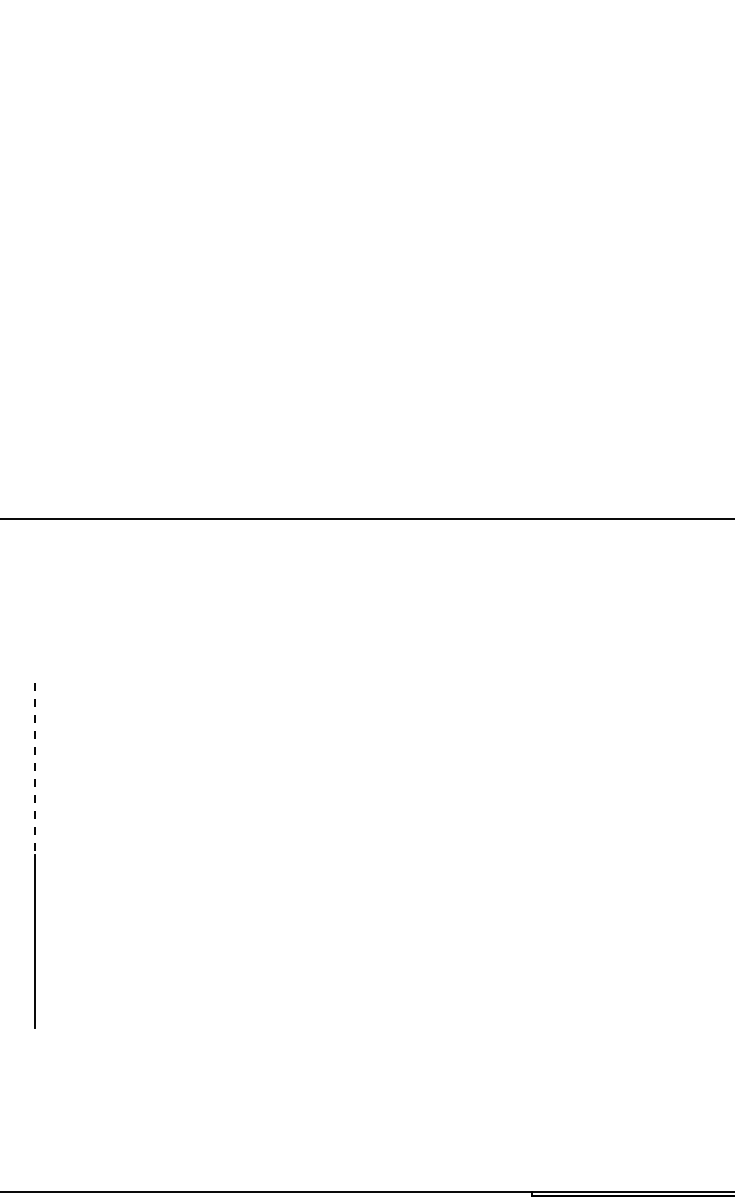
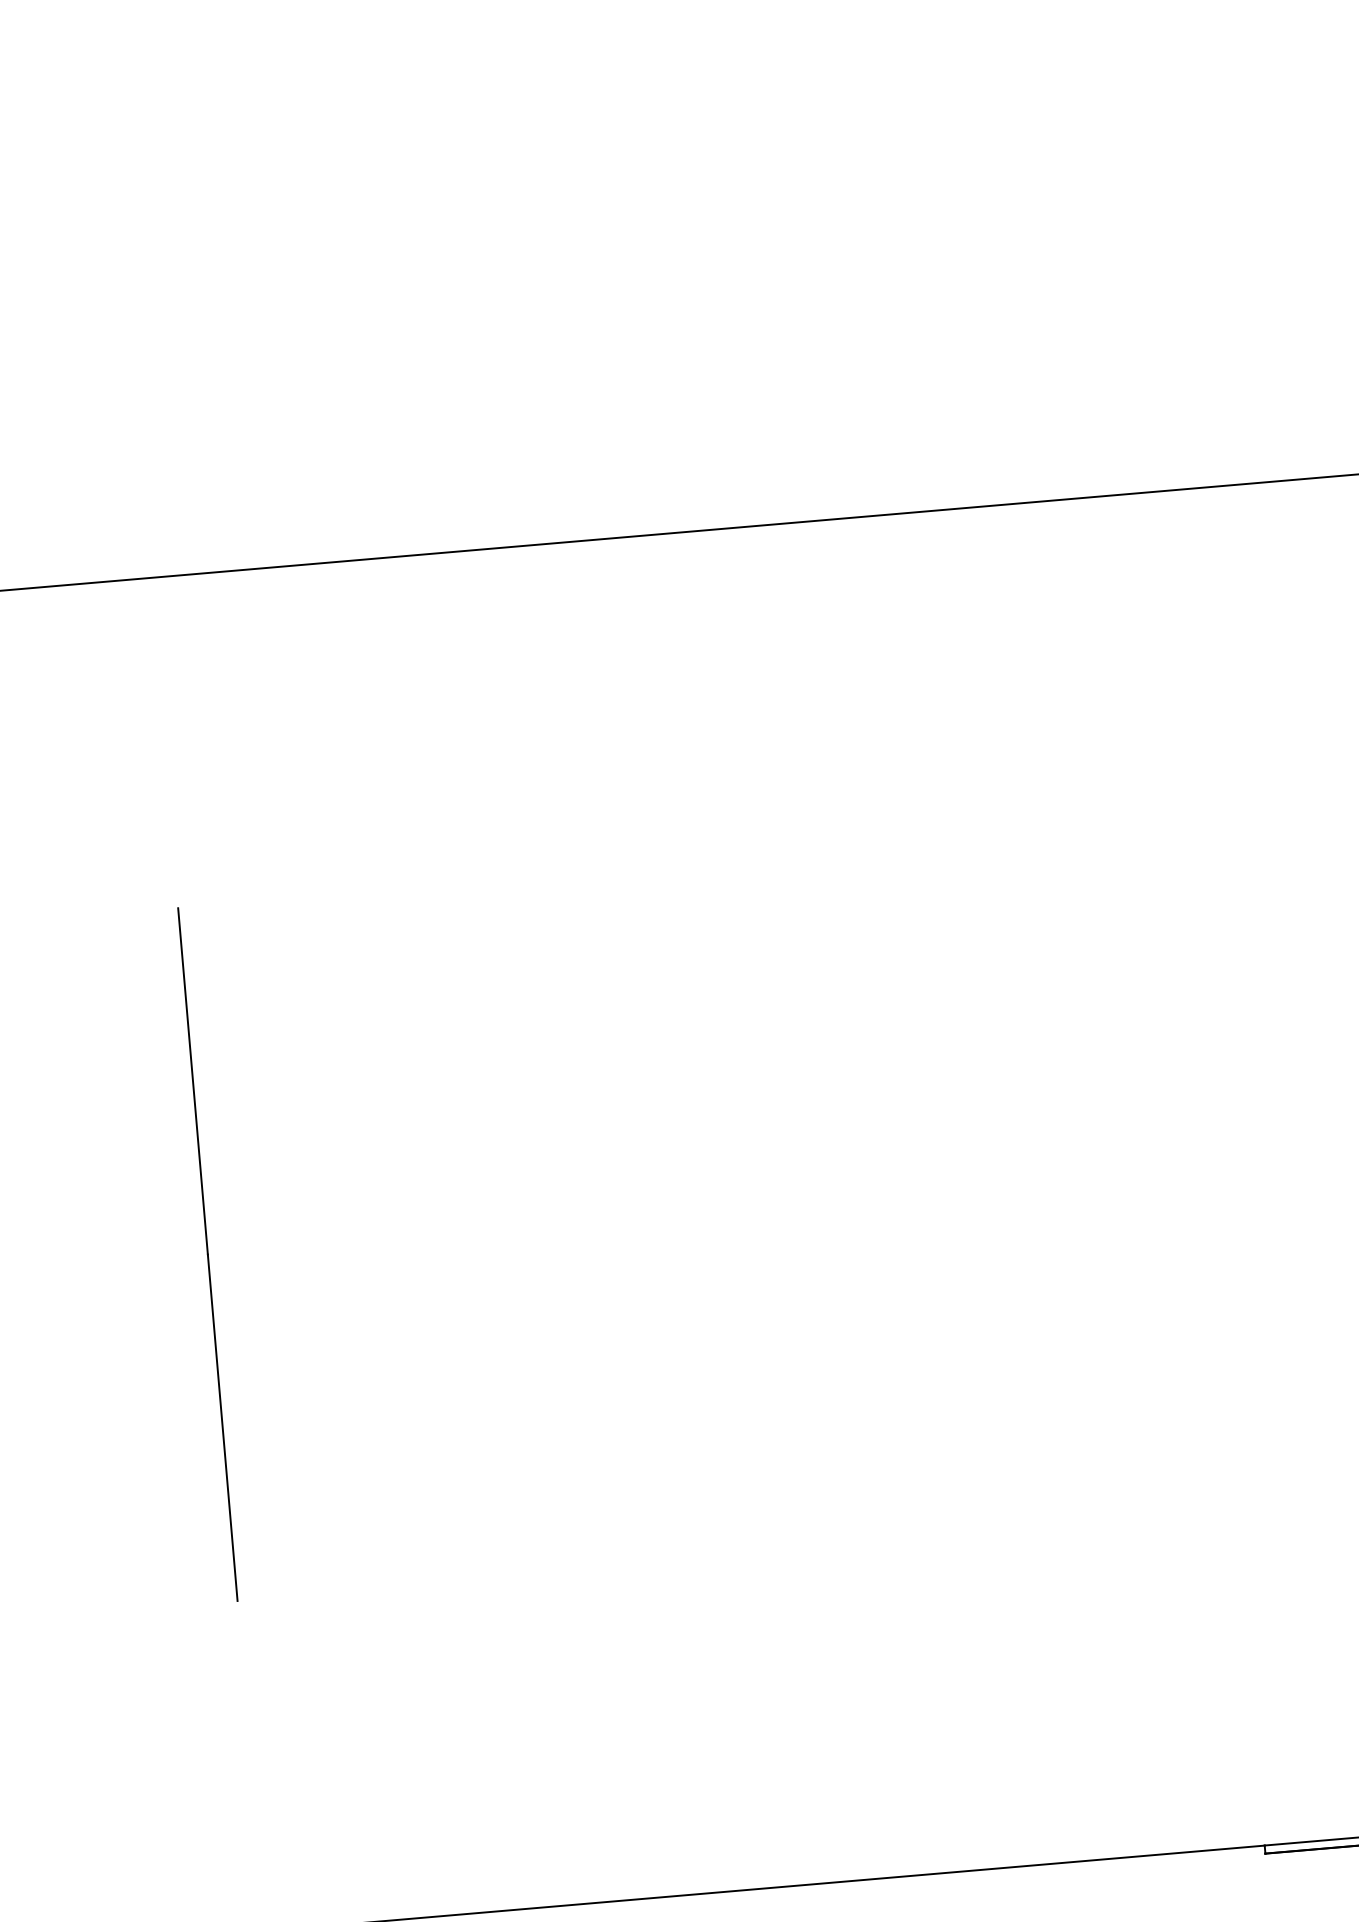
line: (35, 769) -> (193, 1082), dashed -> solid

